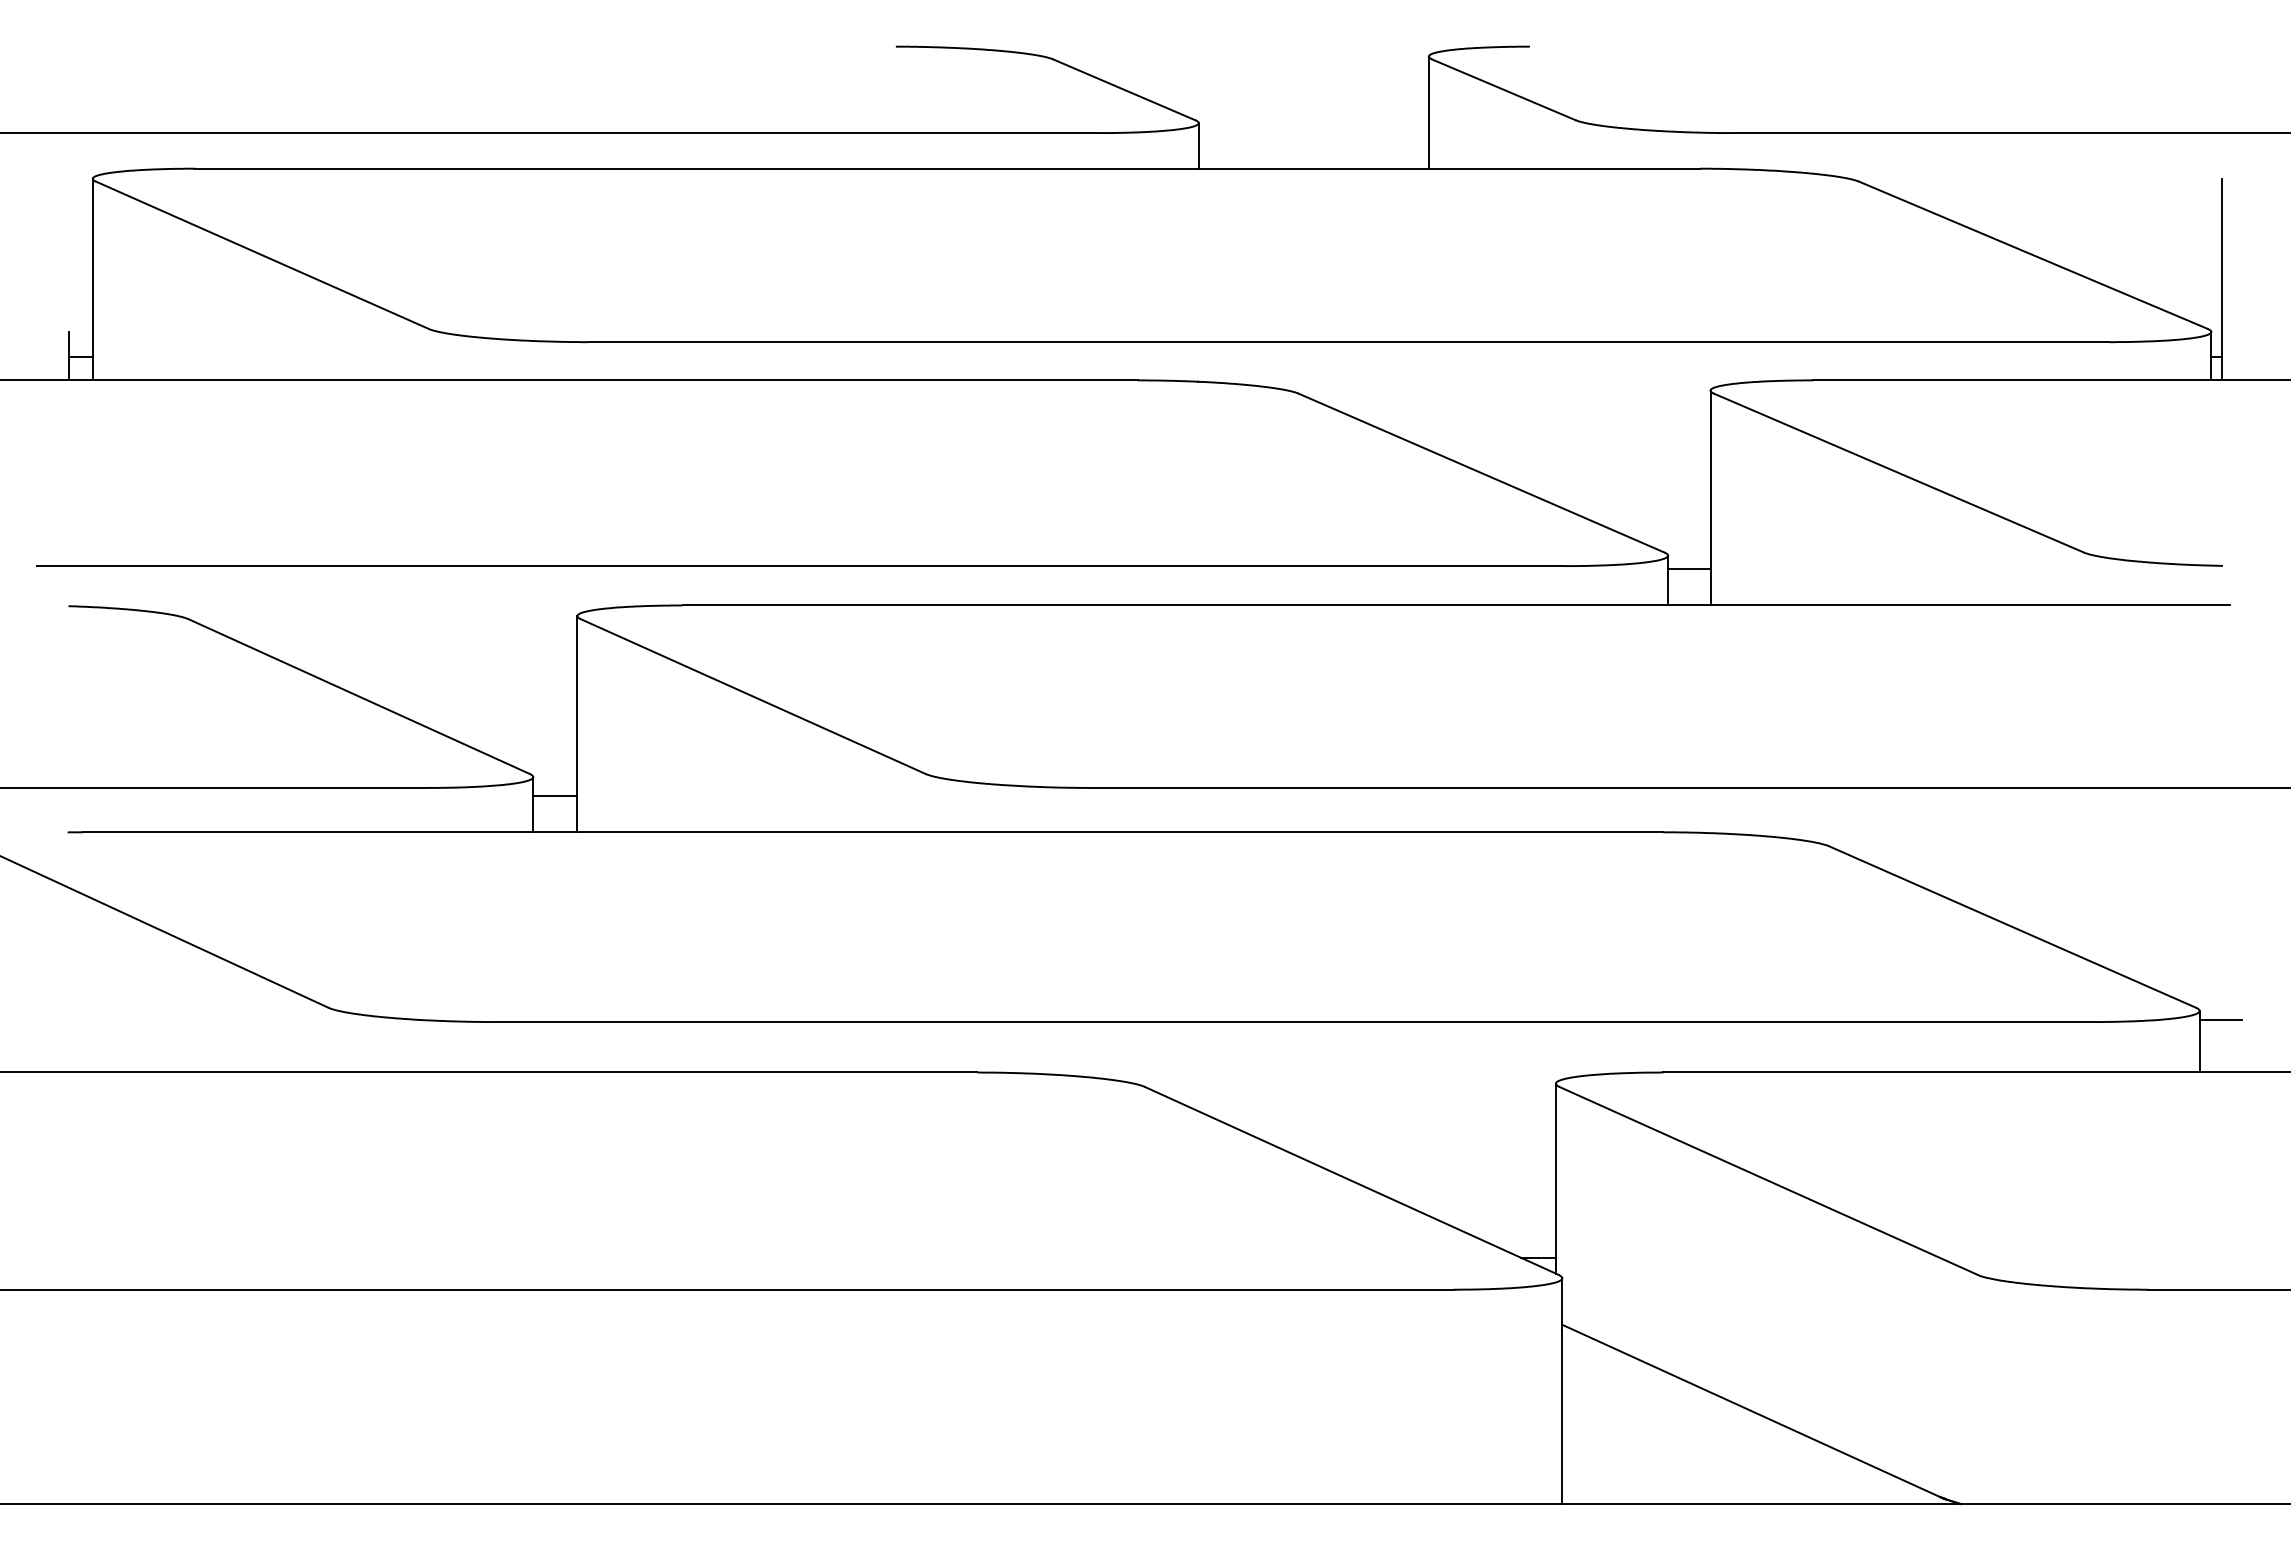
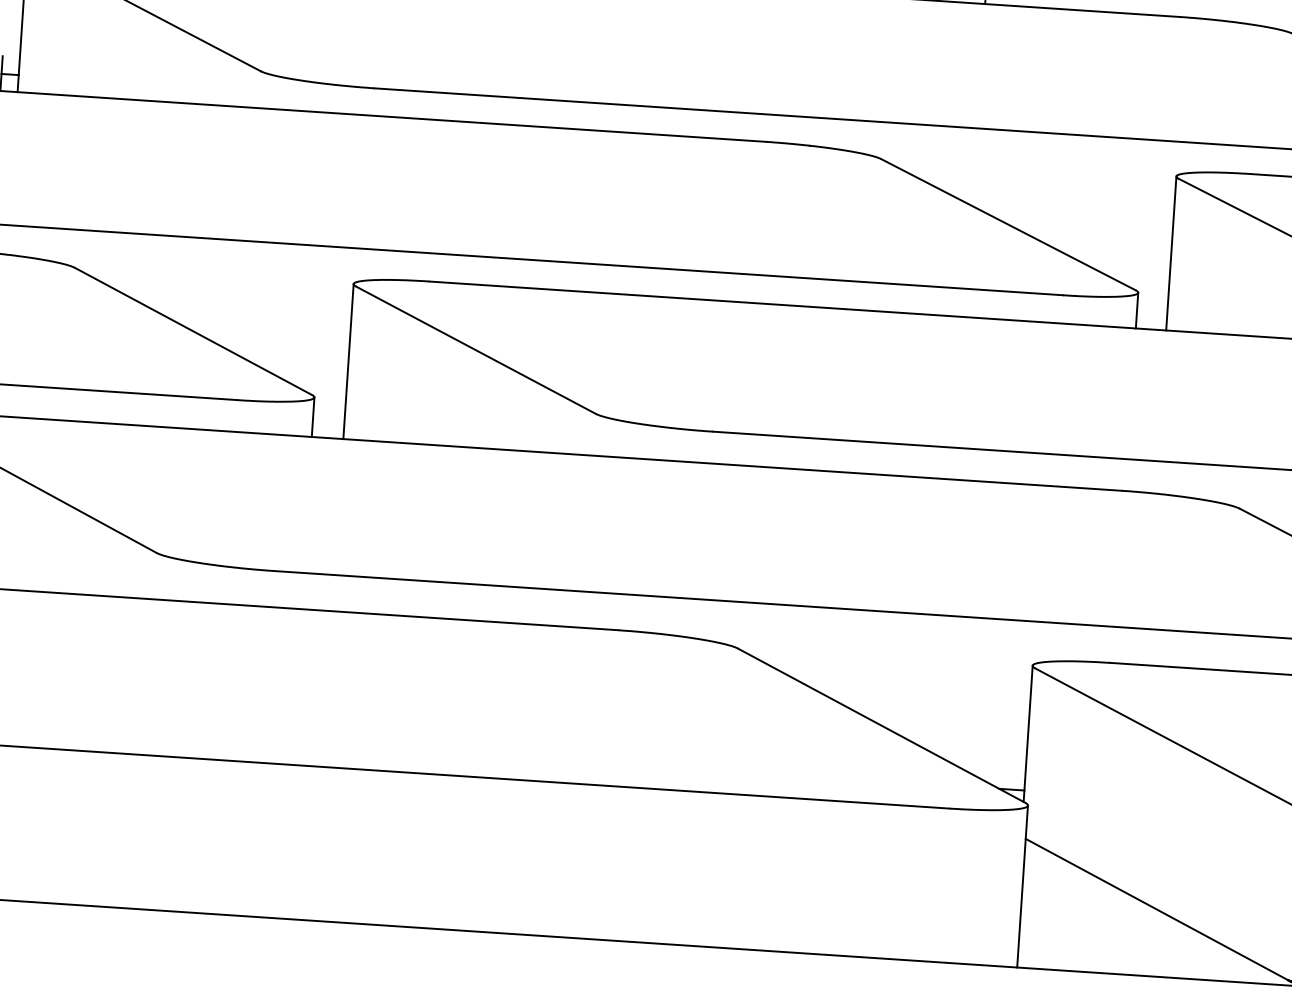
line: (1689, 568) -> (1152, 302), removed
line: (555, 795) -> (329, 411), removed

